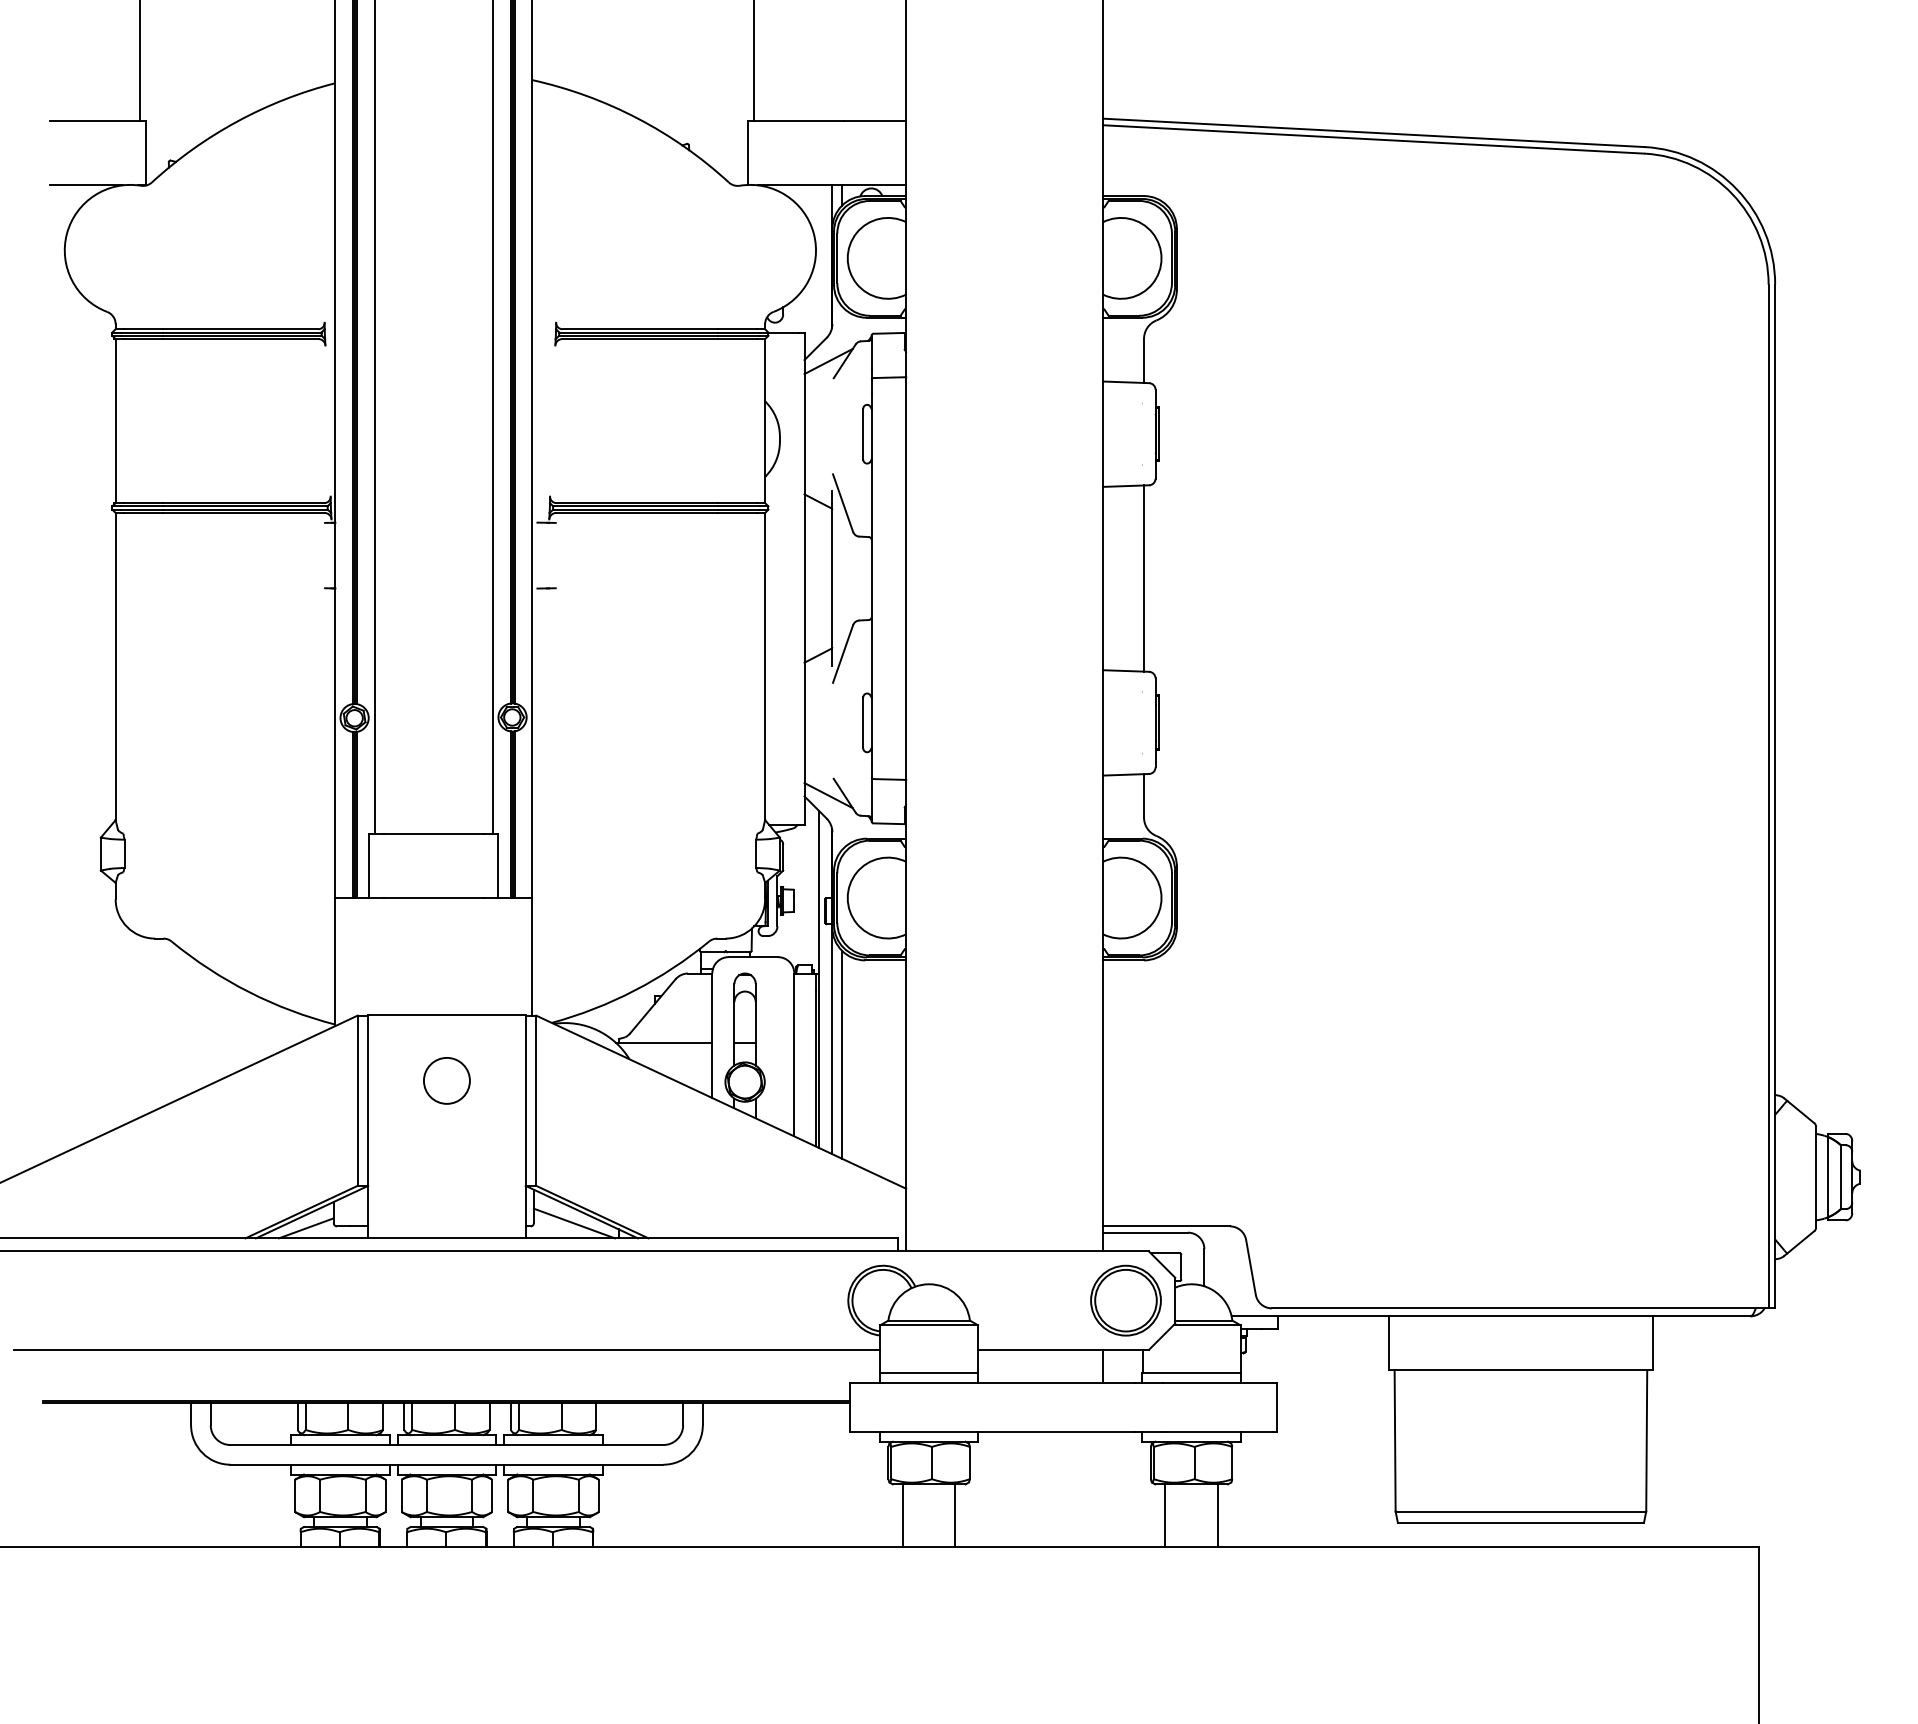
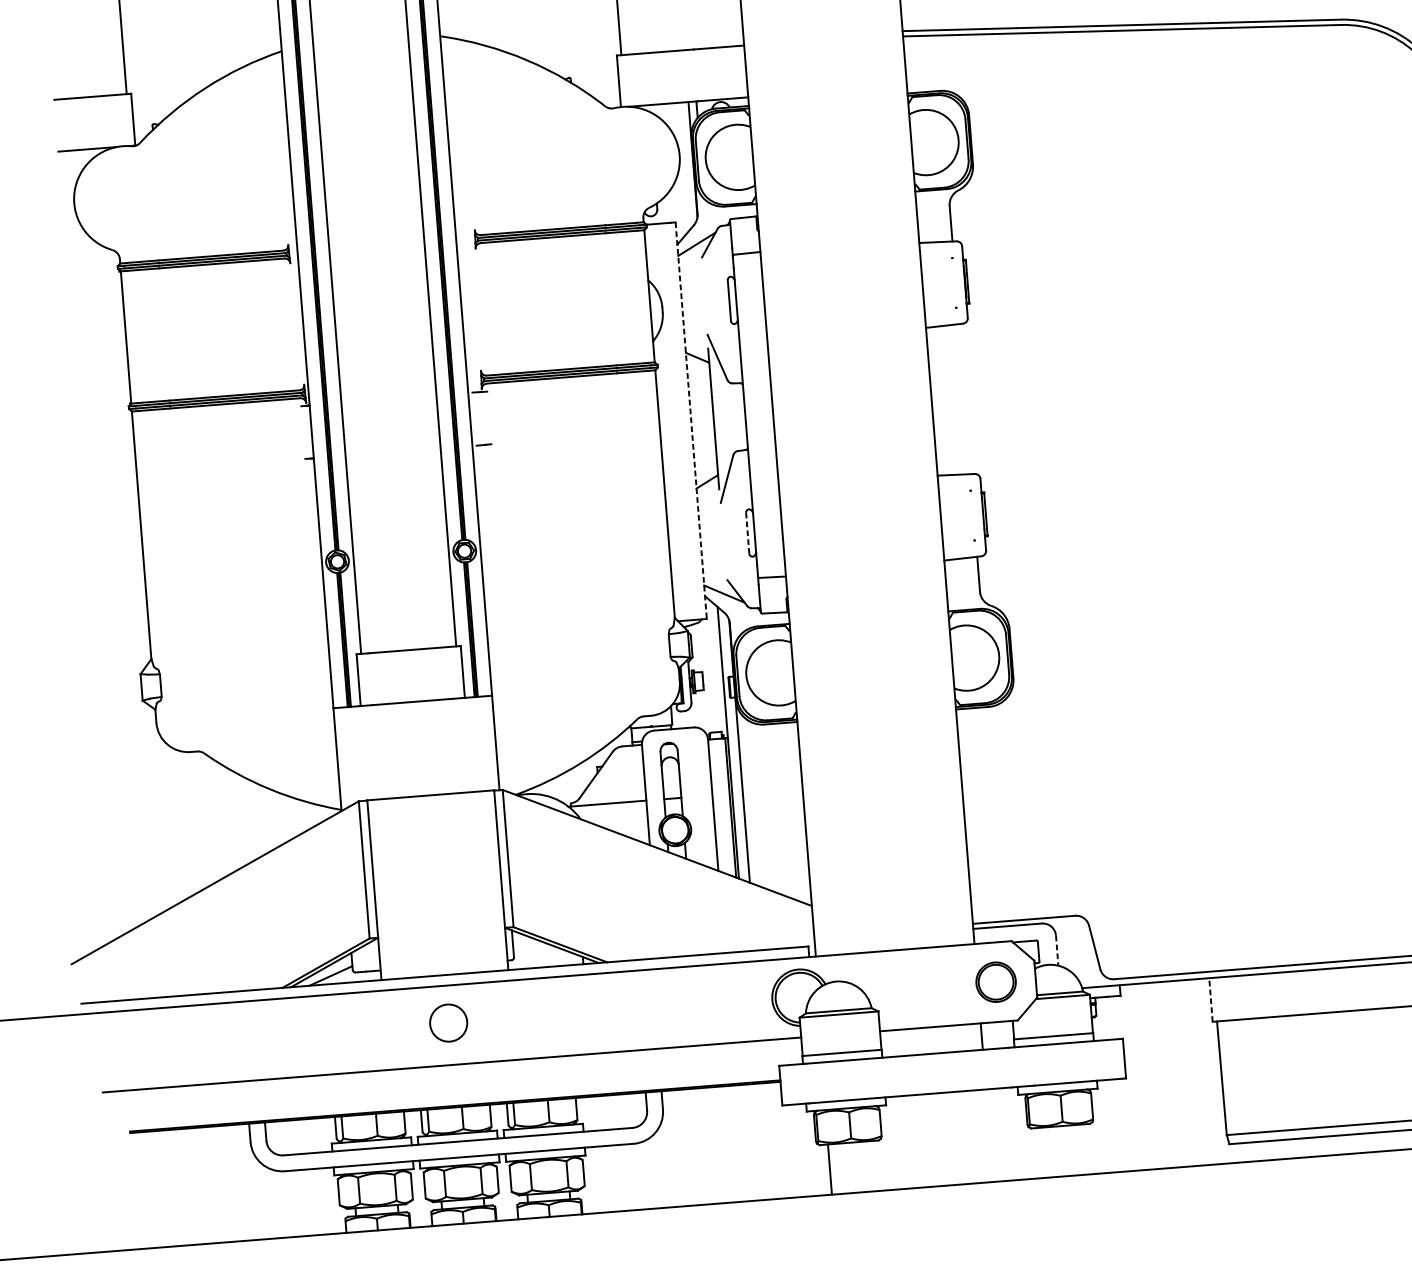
line: (1144, 578) -> (965, 399), removed
line: (804, 579) -> (691, 421), solid -> dashed
line: (863, 722) -> (747, 532), solid -> dashed
line: (841, 1054) -> (751, 801), removed
circle: (446, 1080) -> (448, 1022), moved
line: (573, 1223) -> (545, 955), removed
line: (1204, 1267) -> (1057, 950), solid -> dashed
part: (1125, 1300) -> (995, 982), size x0.7
line: (1389, 1342) -> (1211, 999), solid -> dashed
line: (955, 1515) -> (872, 1166), removed
line: (1165, 1515) -> (1041, 1152), removed
line: (1217, 1515) -> (1083, 1149), removed

